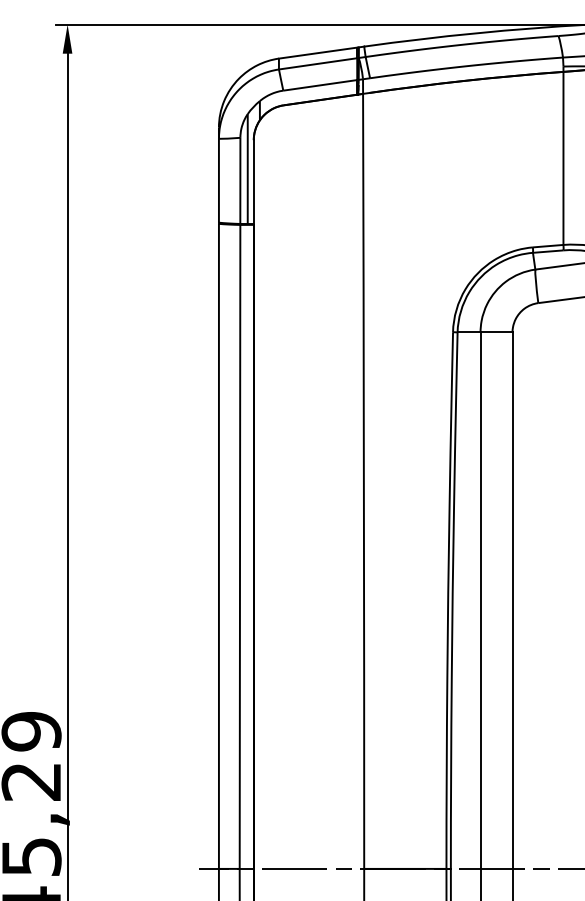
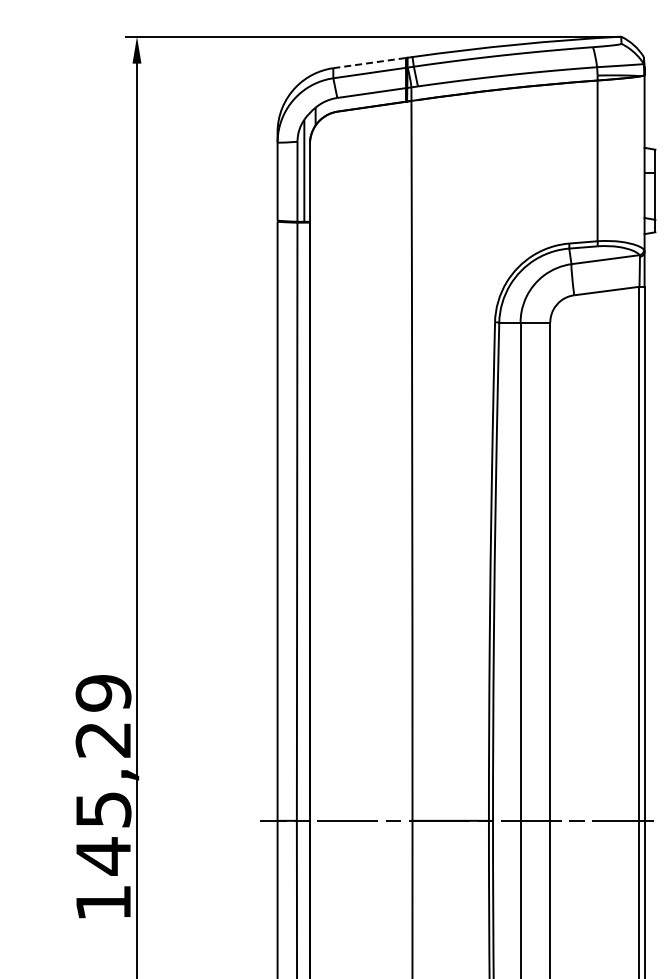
line: (317, 53) -> (369, 63), solid -> dashed

